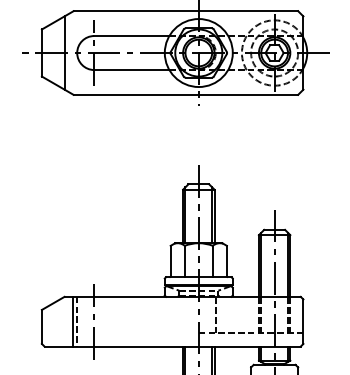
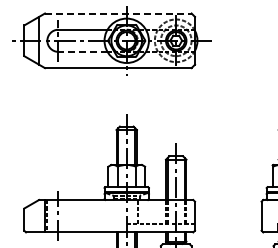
line: (186, 11) -> (118, 13), solid -> dashed
line: (131, 69) -> (82, 51), solid -> dashed

